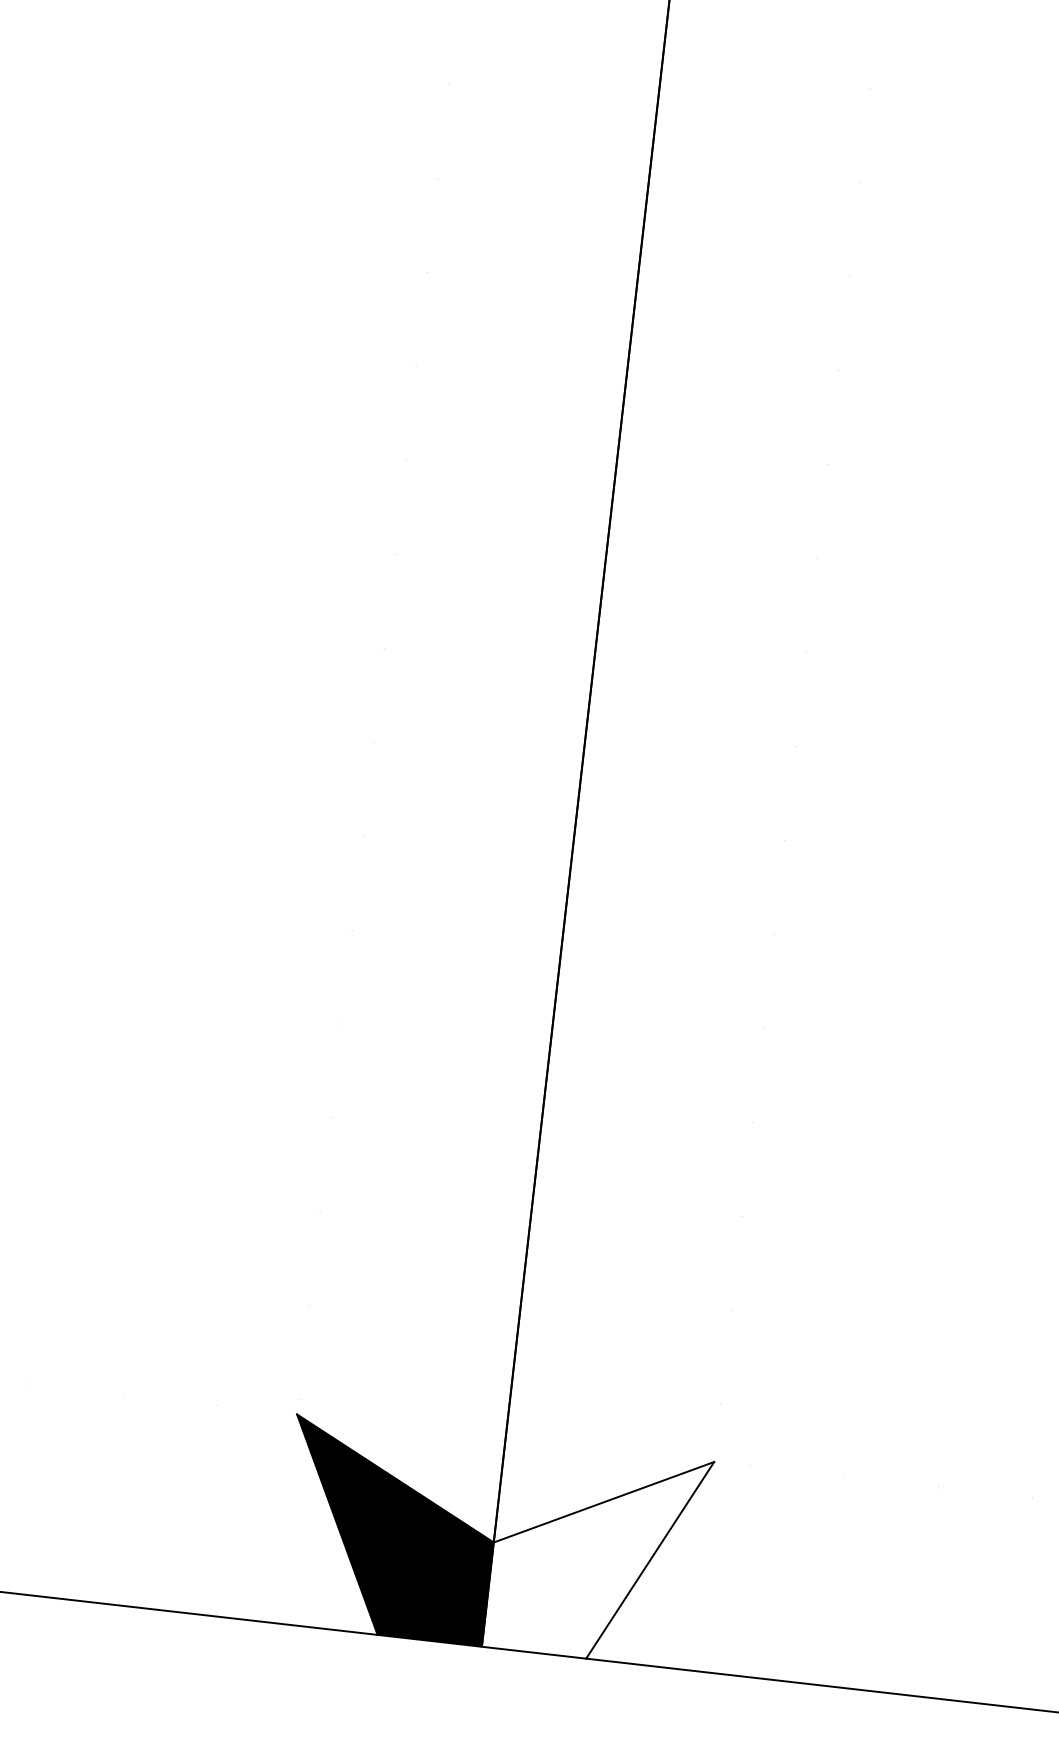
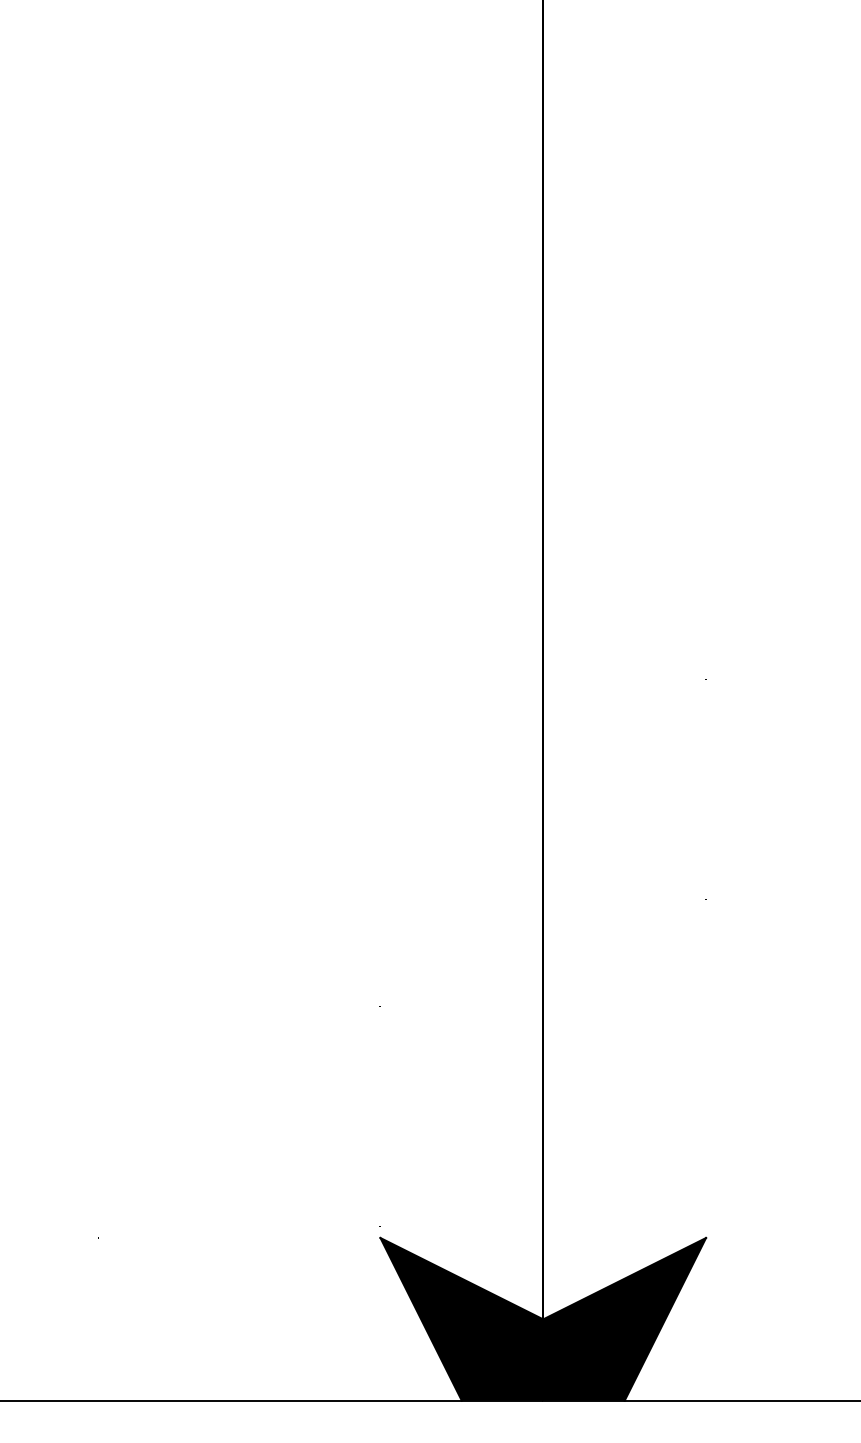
fill: (597, 1553) -> (624, 1318), added

